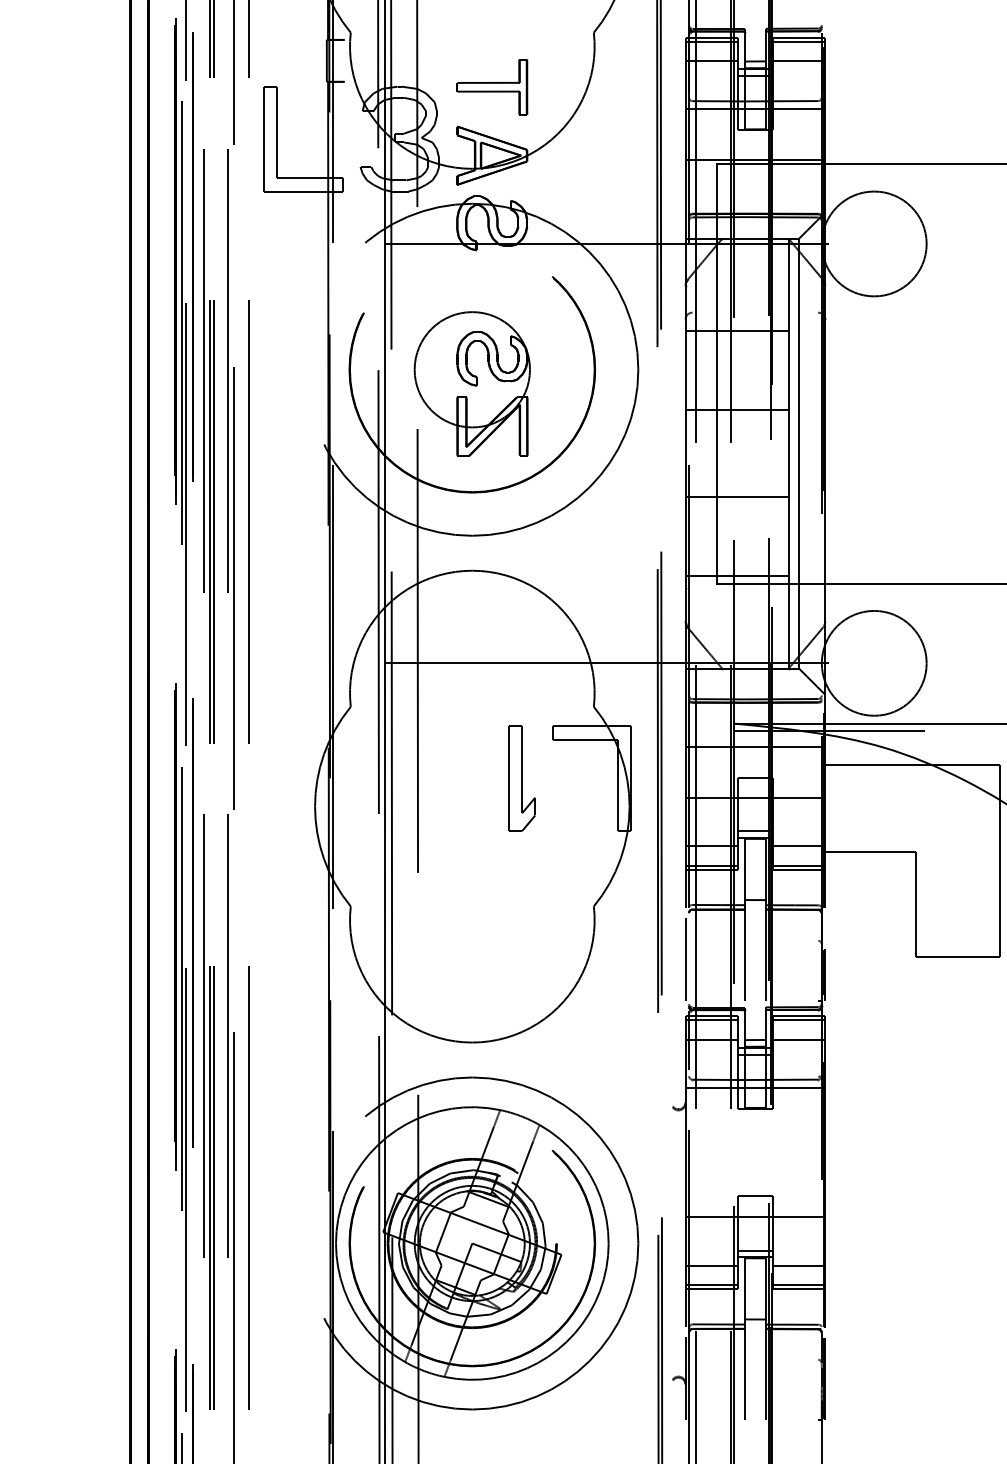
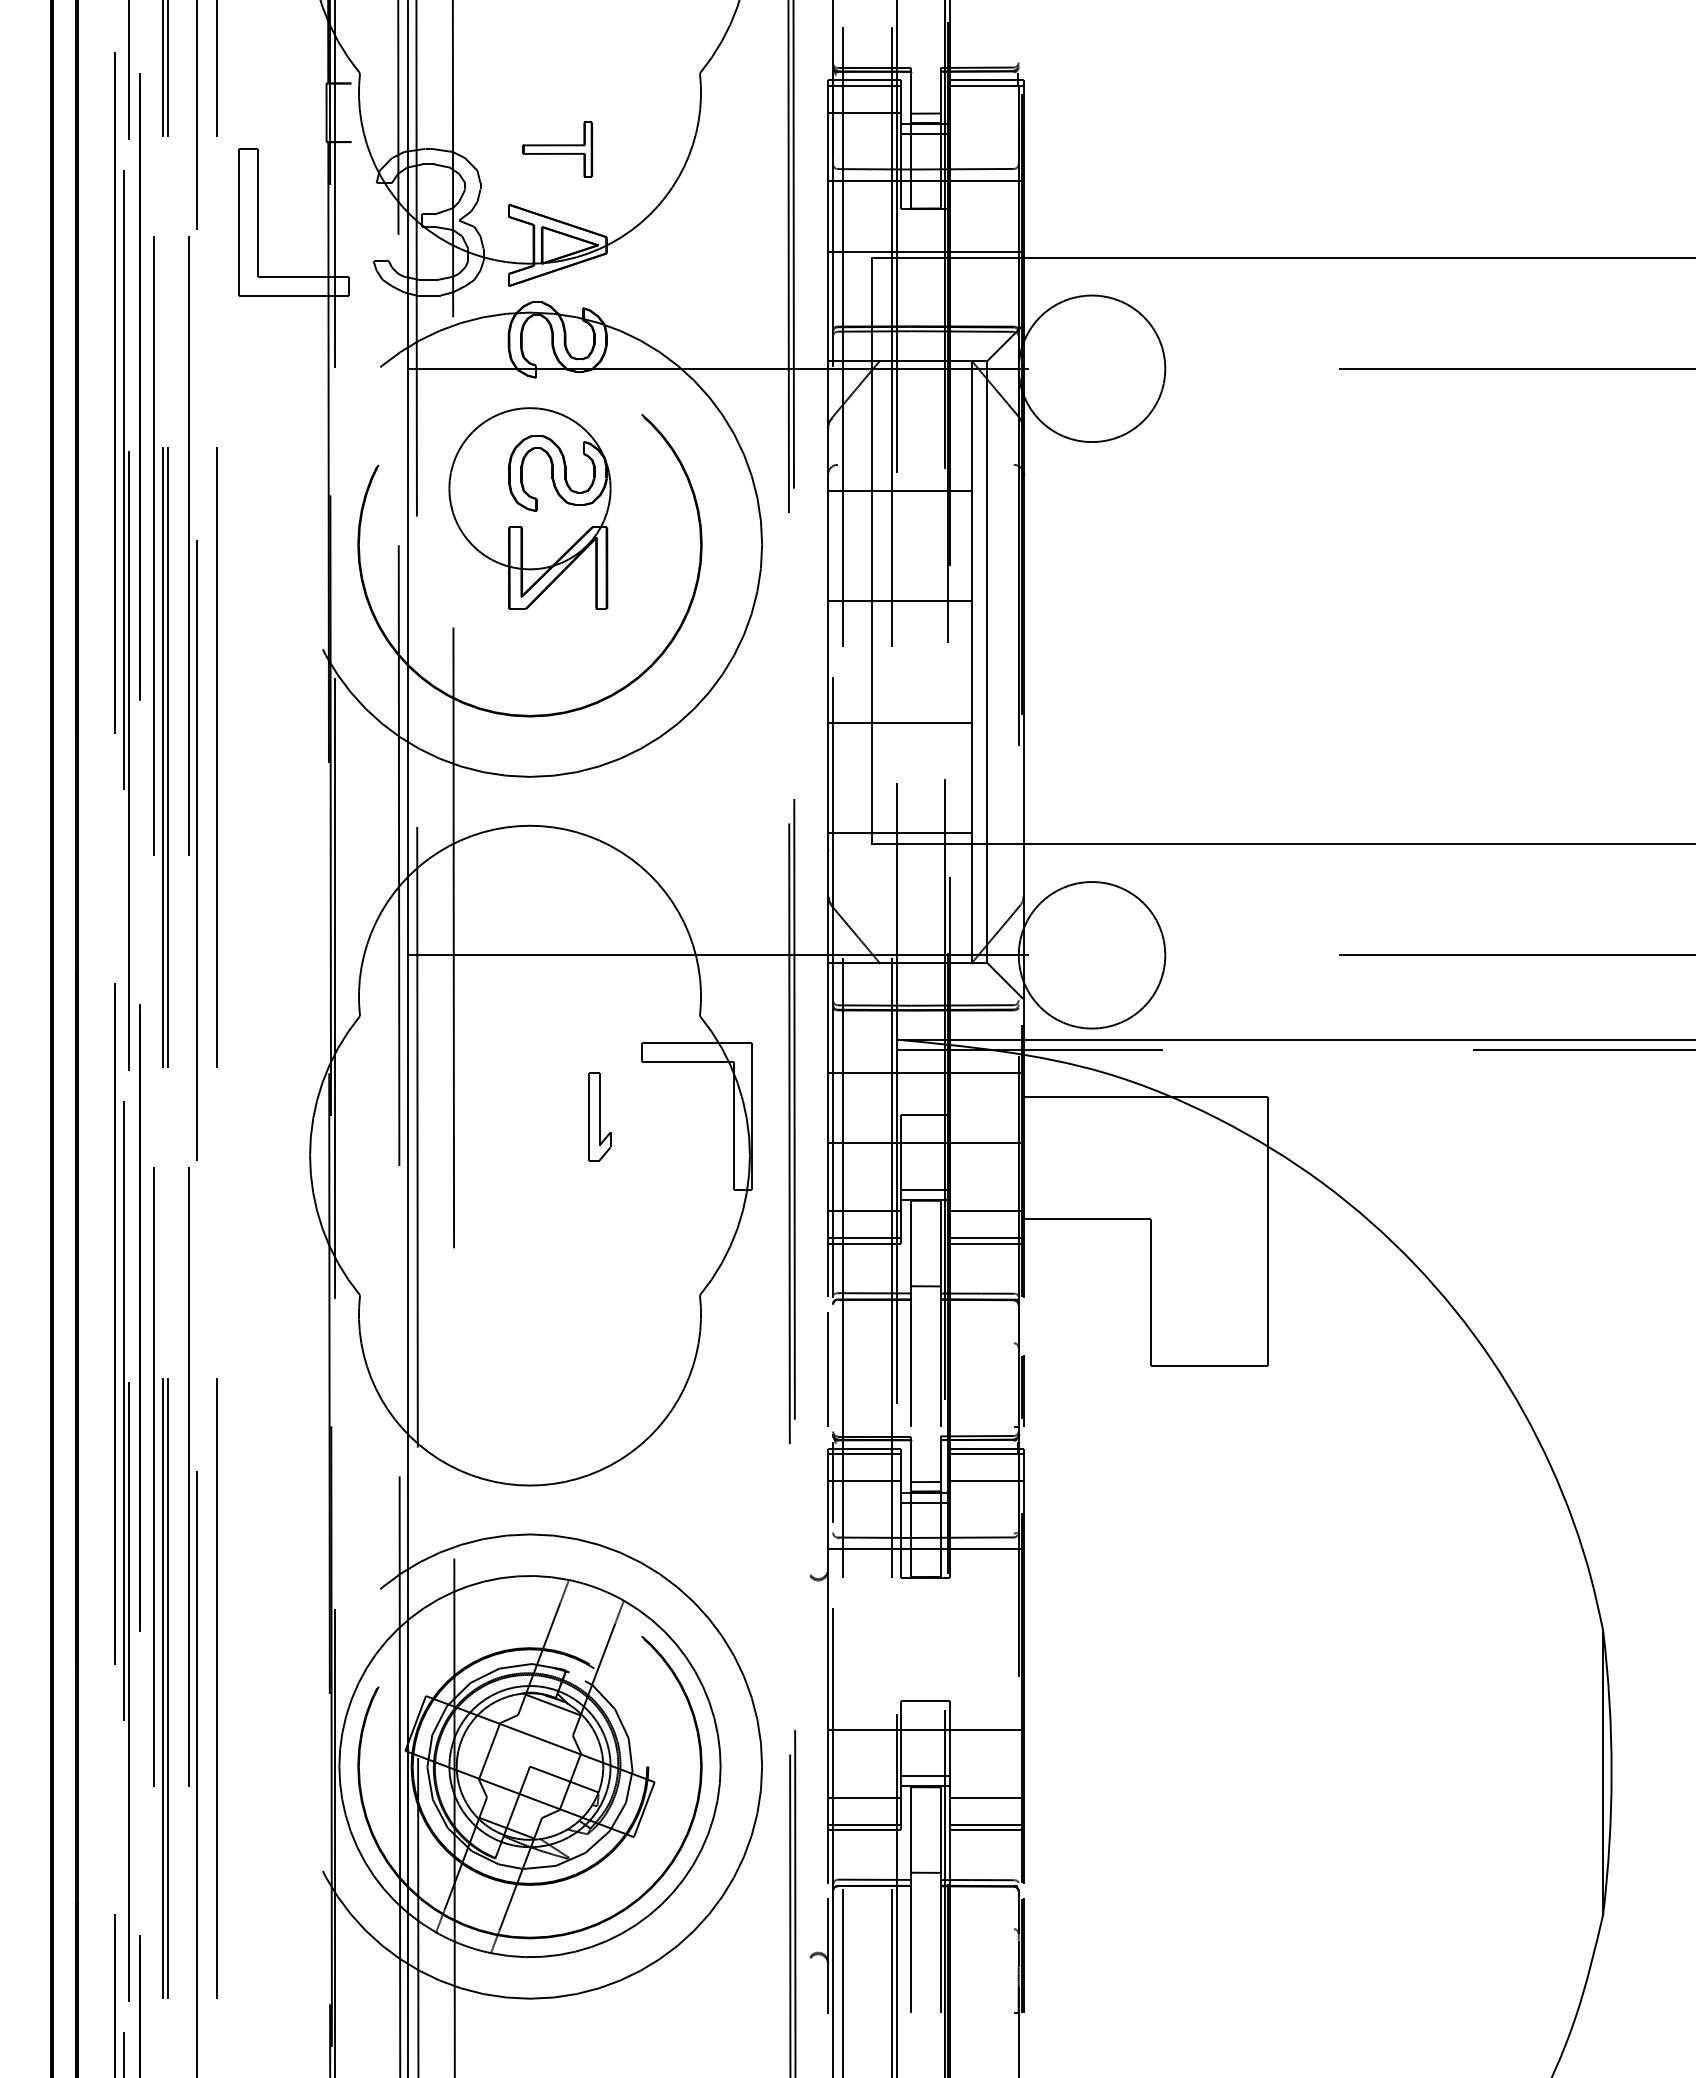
line: (798, 60) -> (986, 112), removed
part: (491, 87) -> (557, 149), size x0.7
part: (471, 383) -> (529, 508), moved
part: (522, 778) -> (599, 1116), size x0.6

